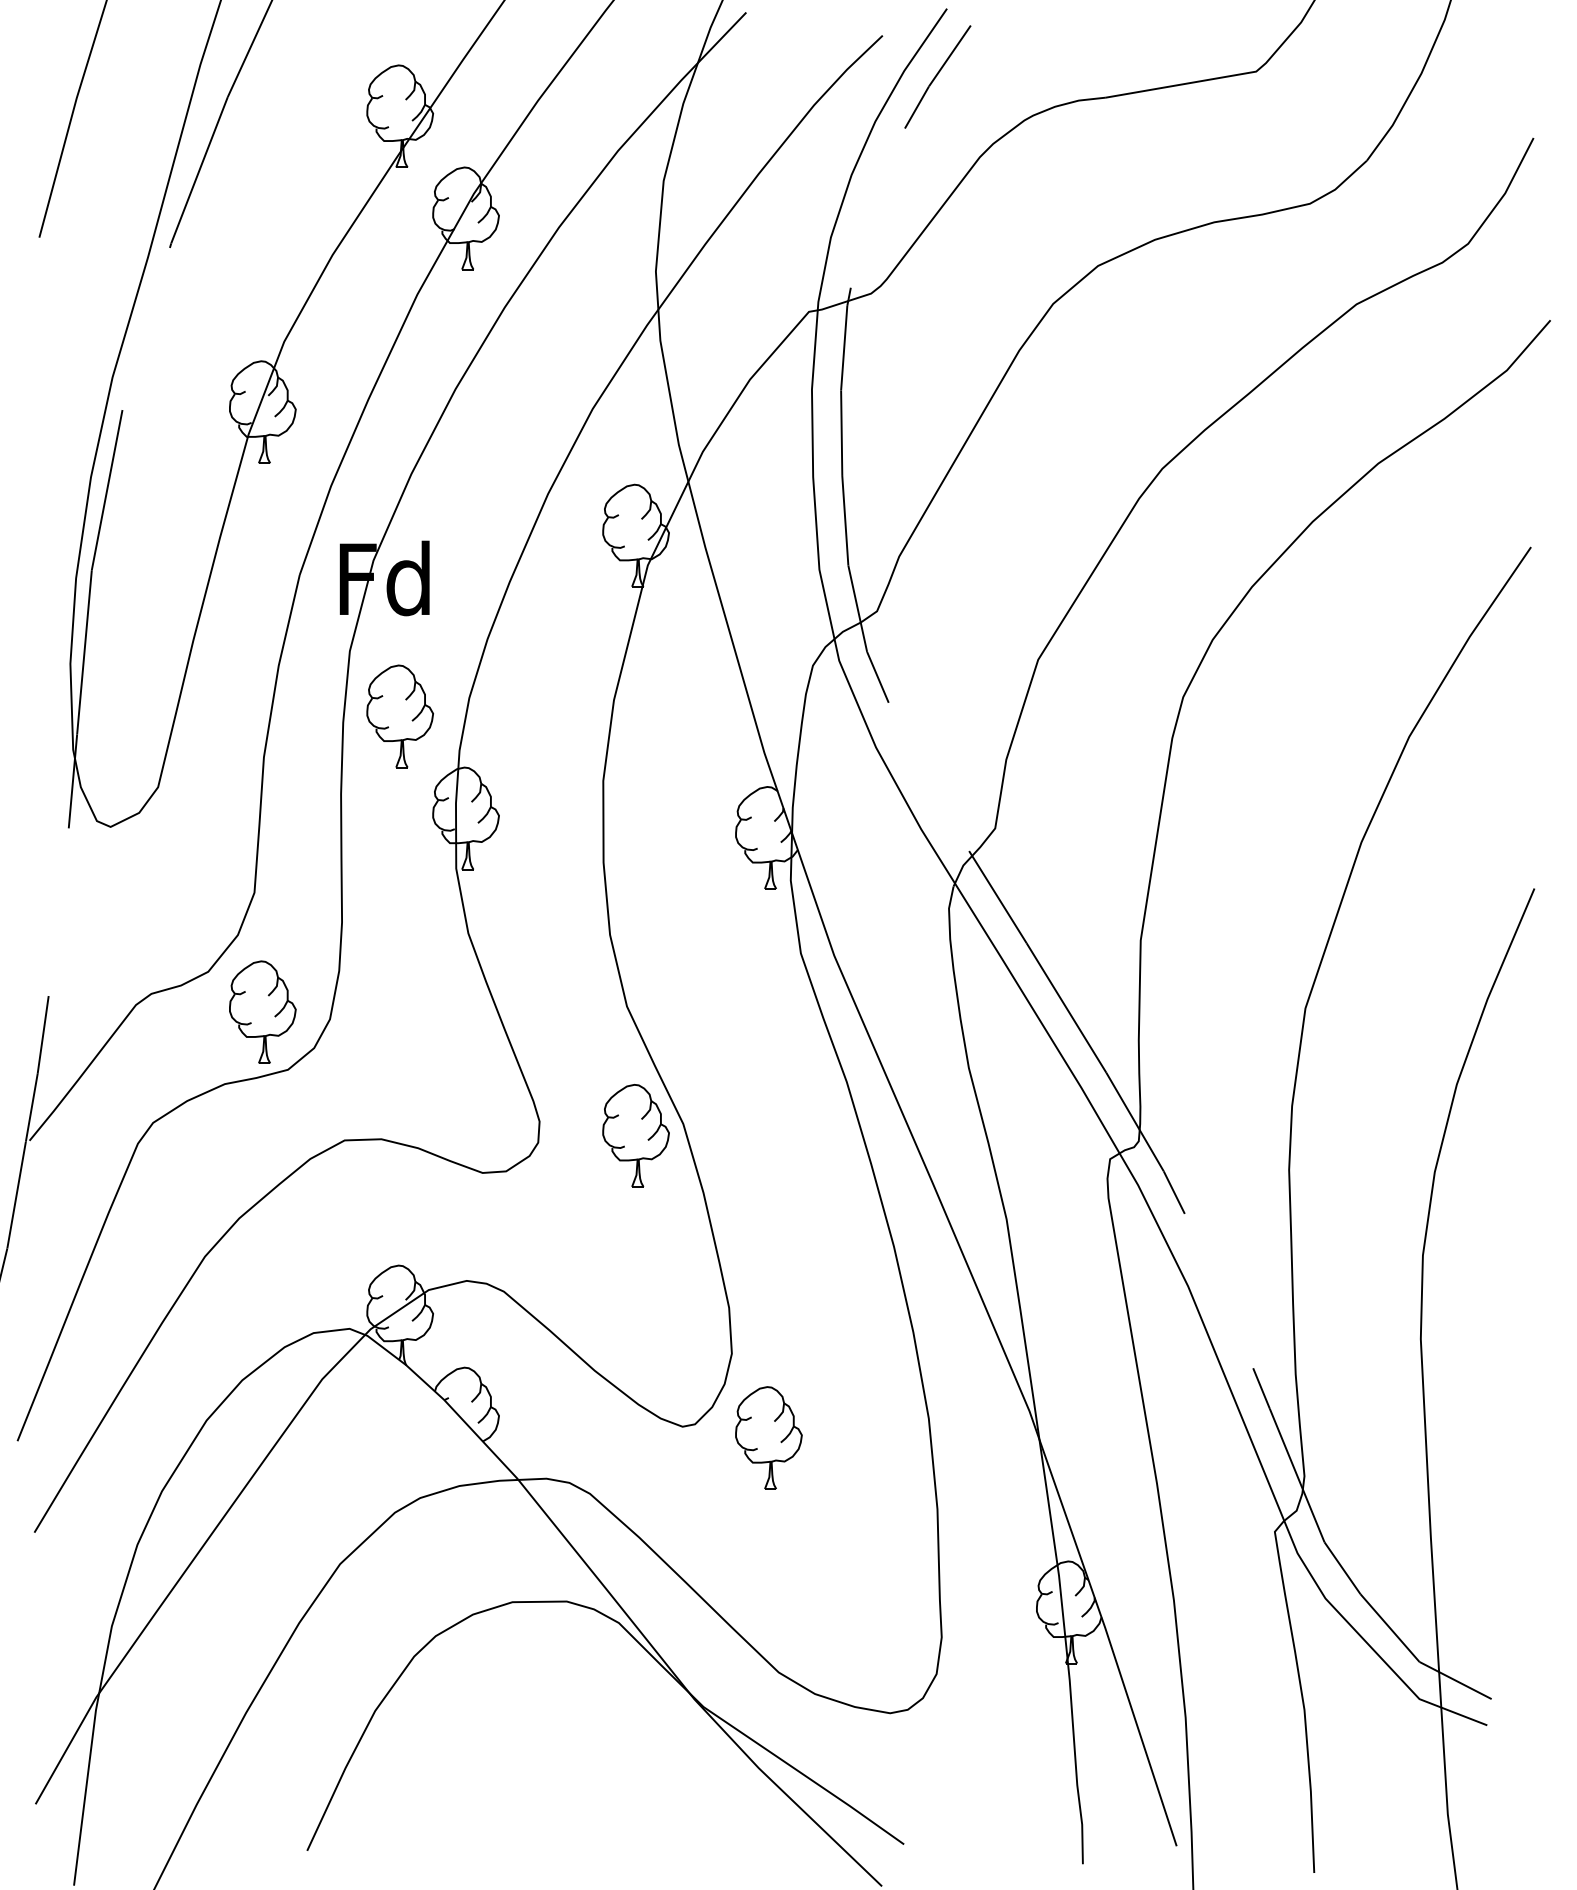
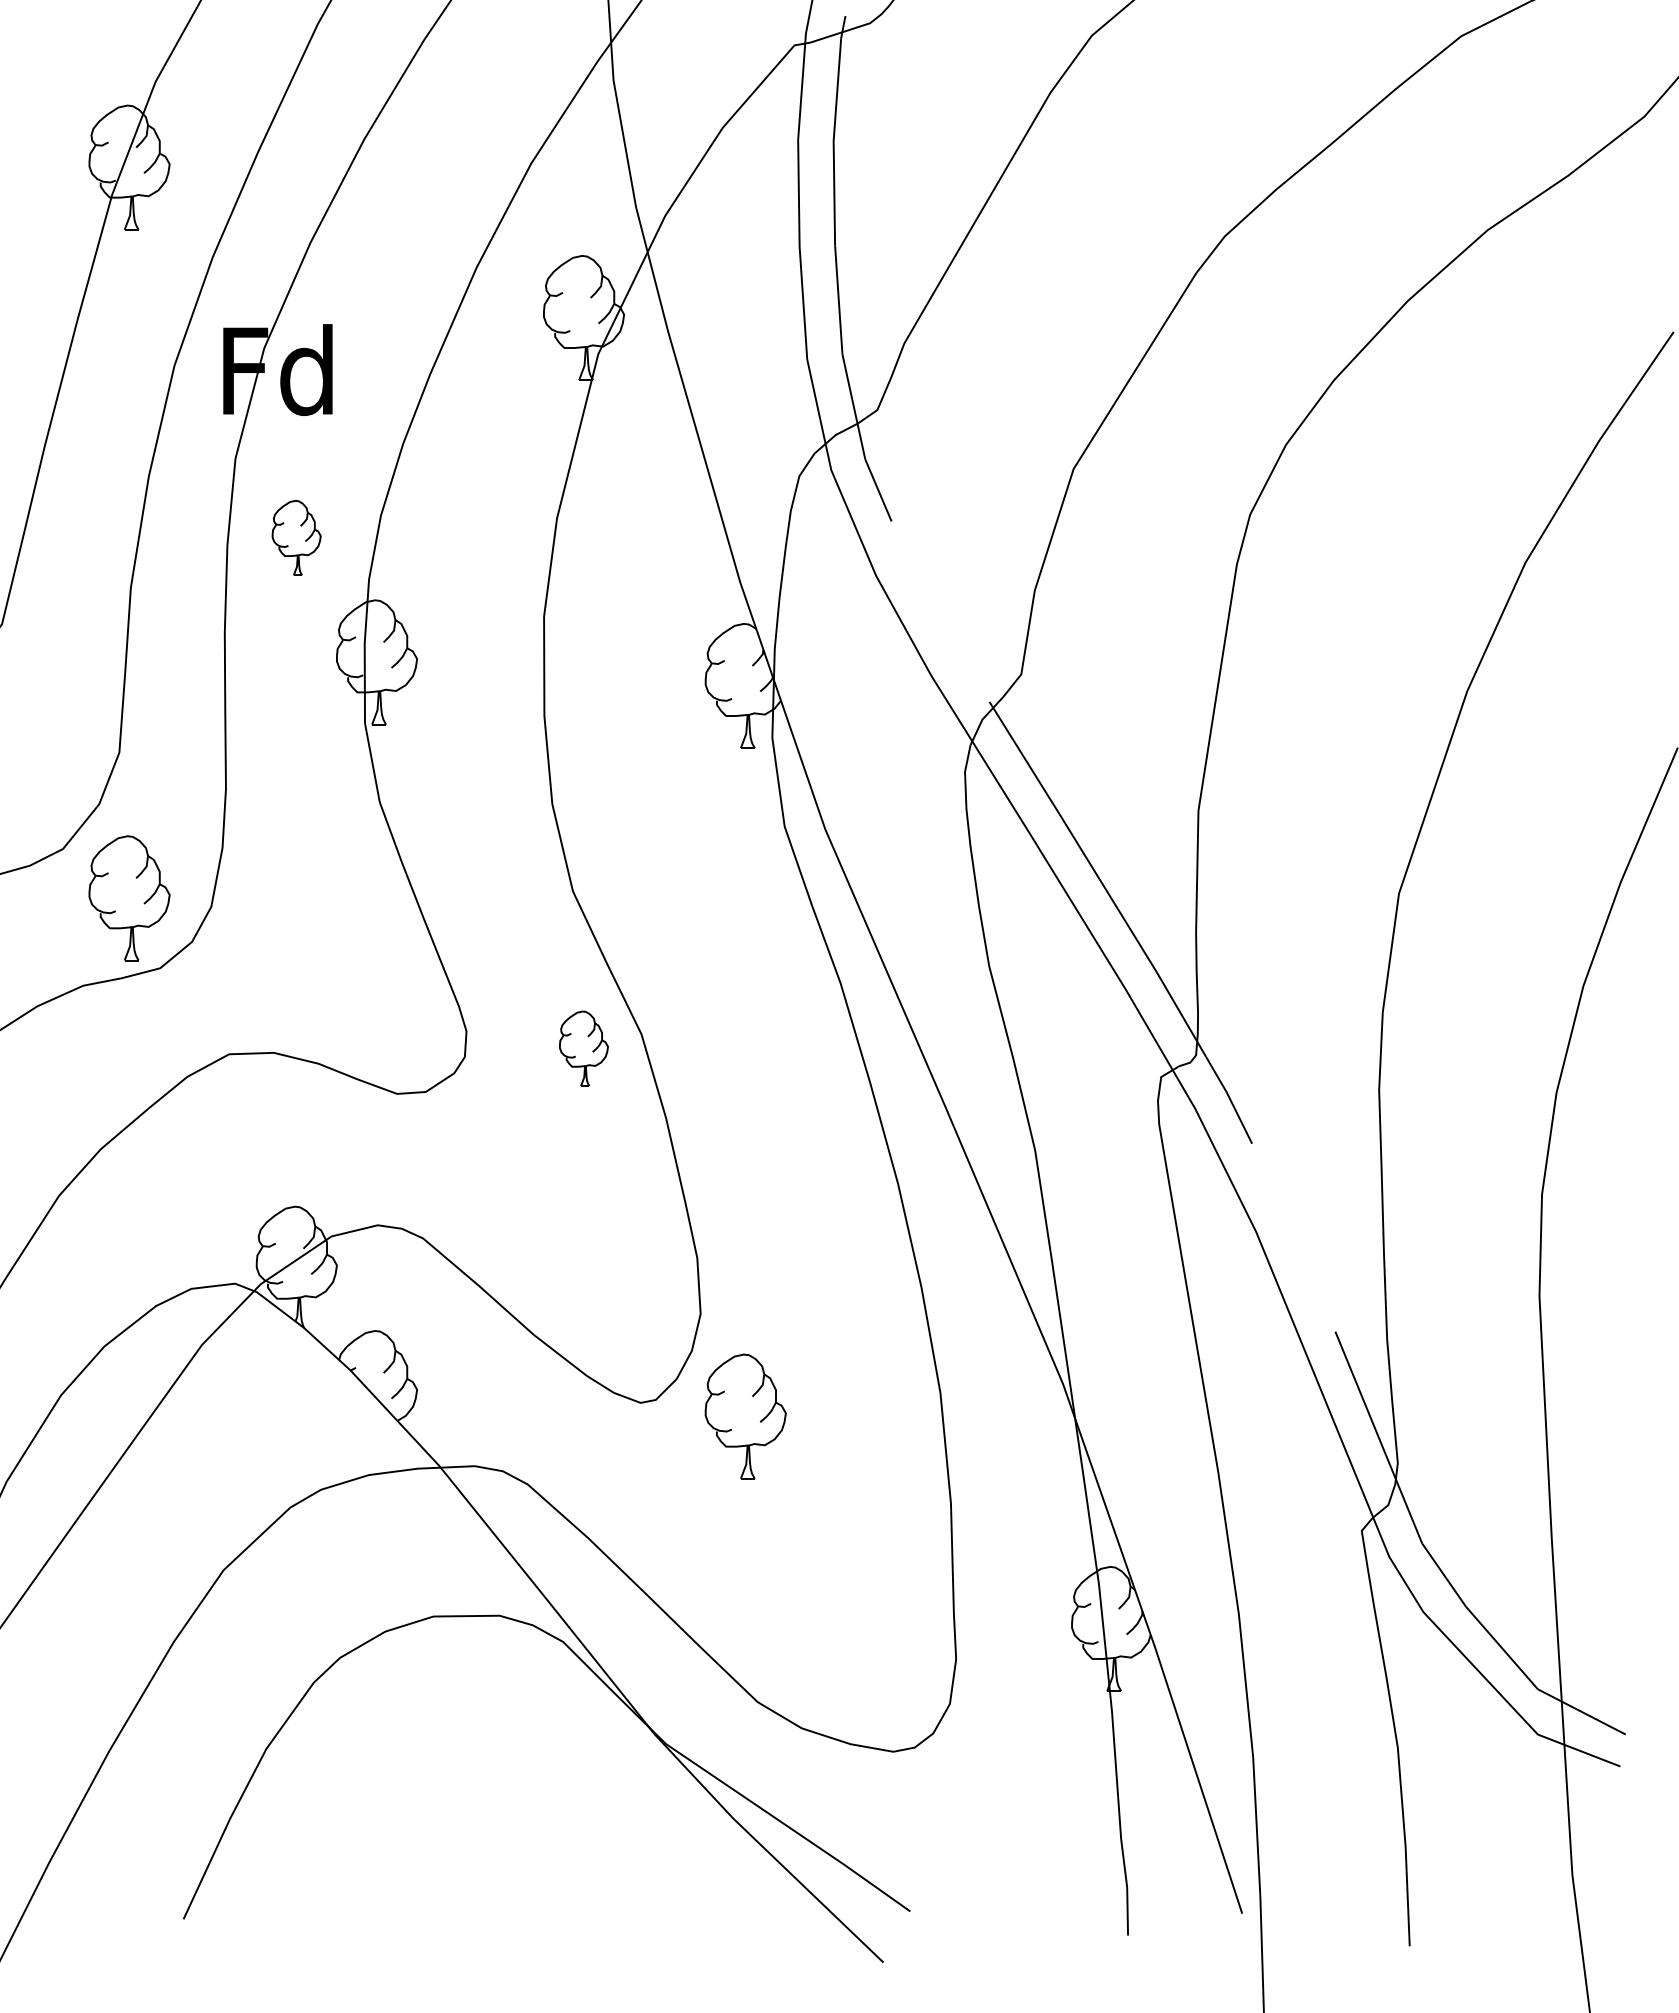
part: (399, 716) -> (295, 538), size x0.6
part: (635, 1135) -> (583, 1048), size x0.6

